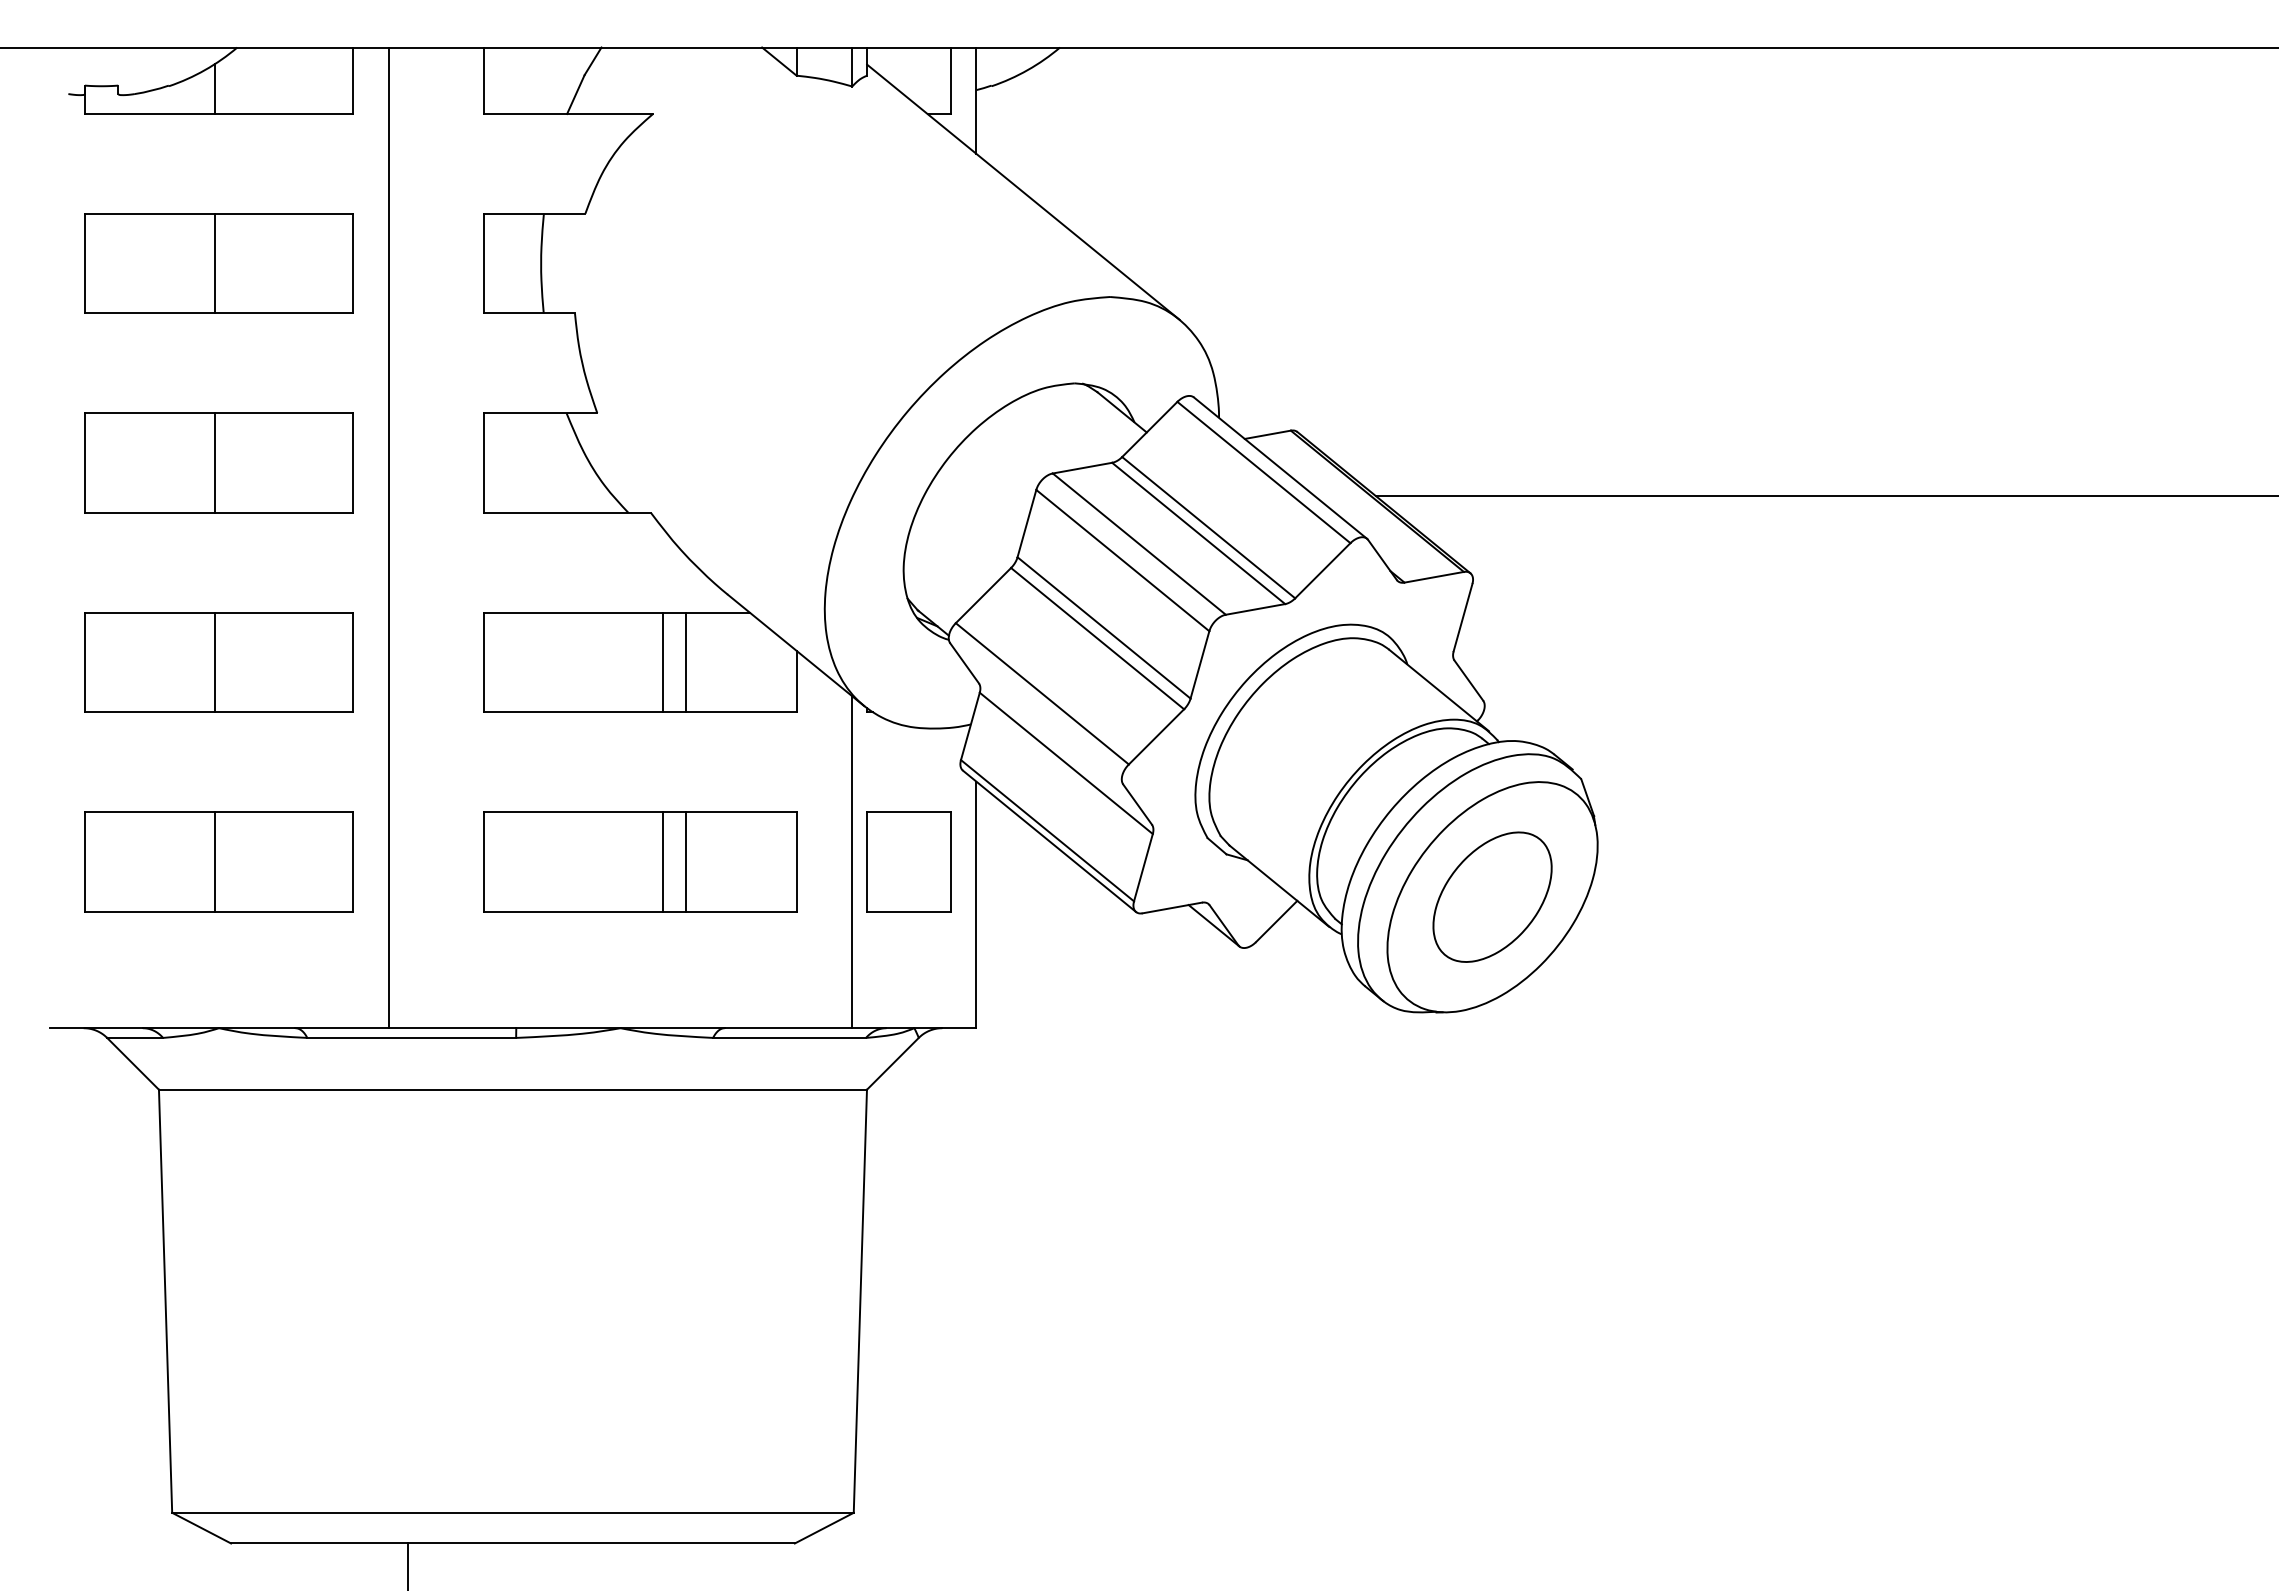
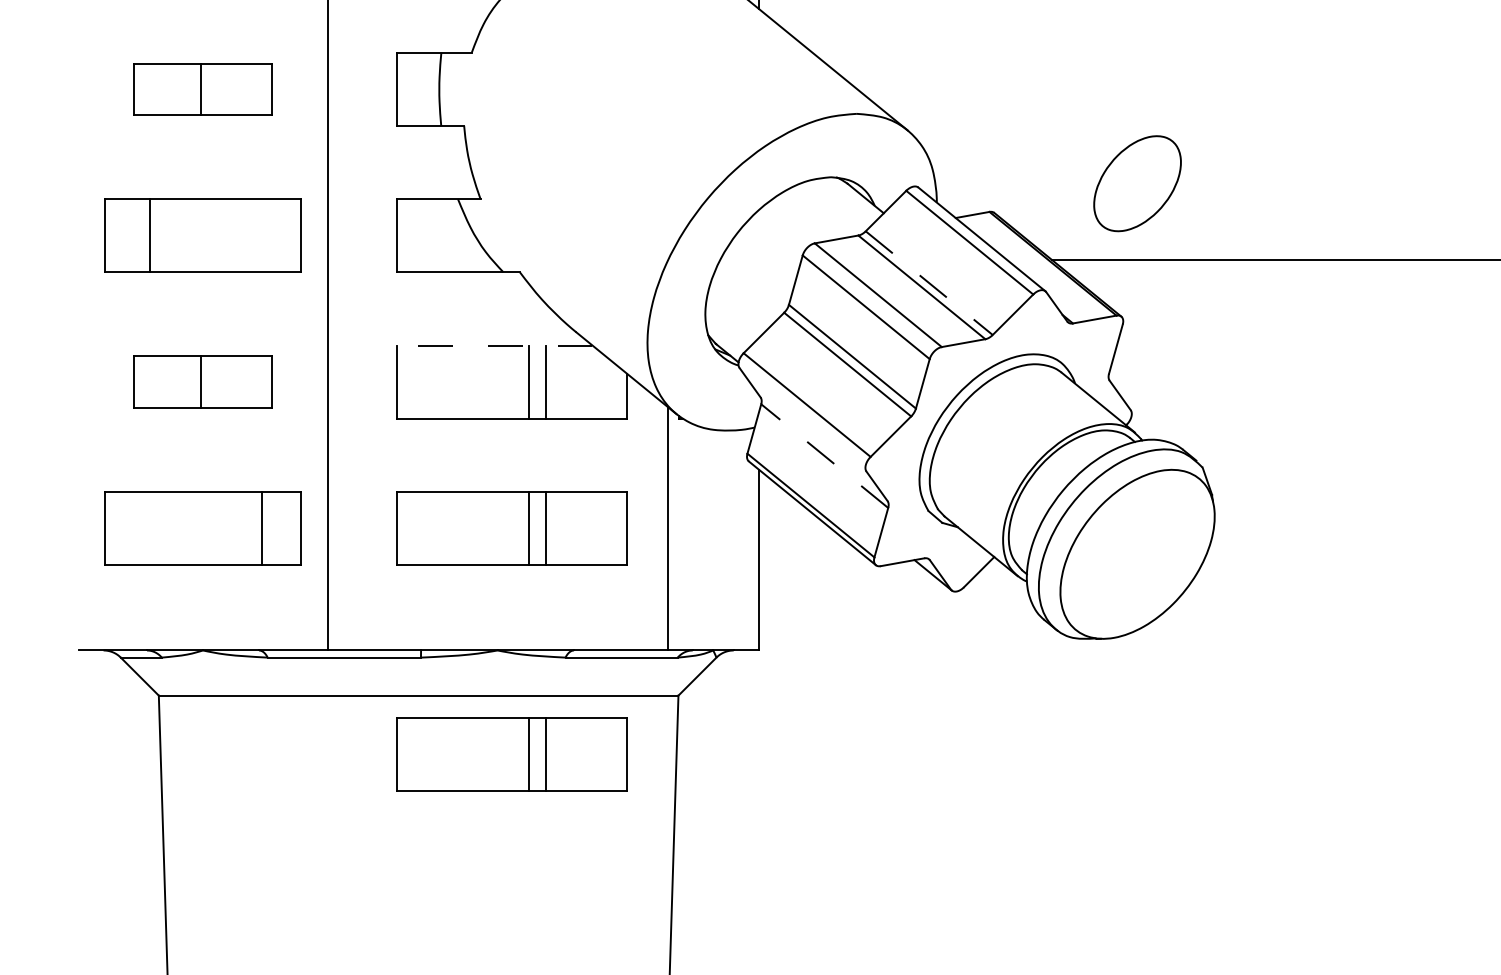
part: (218, 263) -> (202, 89), size x0.7
line: (215, 462) -> (150, 235), moved
line: (1208, 527) -> (929, 283), solid -> dashed
line: (616, 612) -> (494, 345), solid -> dashed
part: (218, 662) -> (202, 382), size x0.7
line: (1066, 763) -> (824, 456), solid -> dashed
line: (215, 861) -> (261, 528), moved
part: (908, 861) -> (708, 528), removed
part: (1492, 896) -> (1137, 183), moved
part: (640, 1169) -> (512, 754), added

